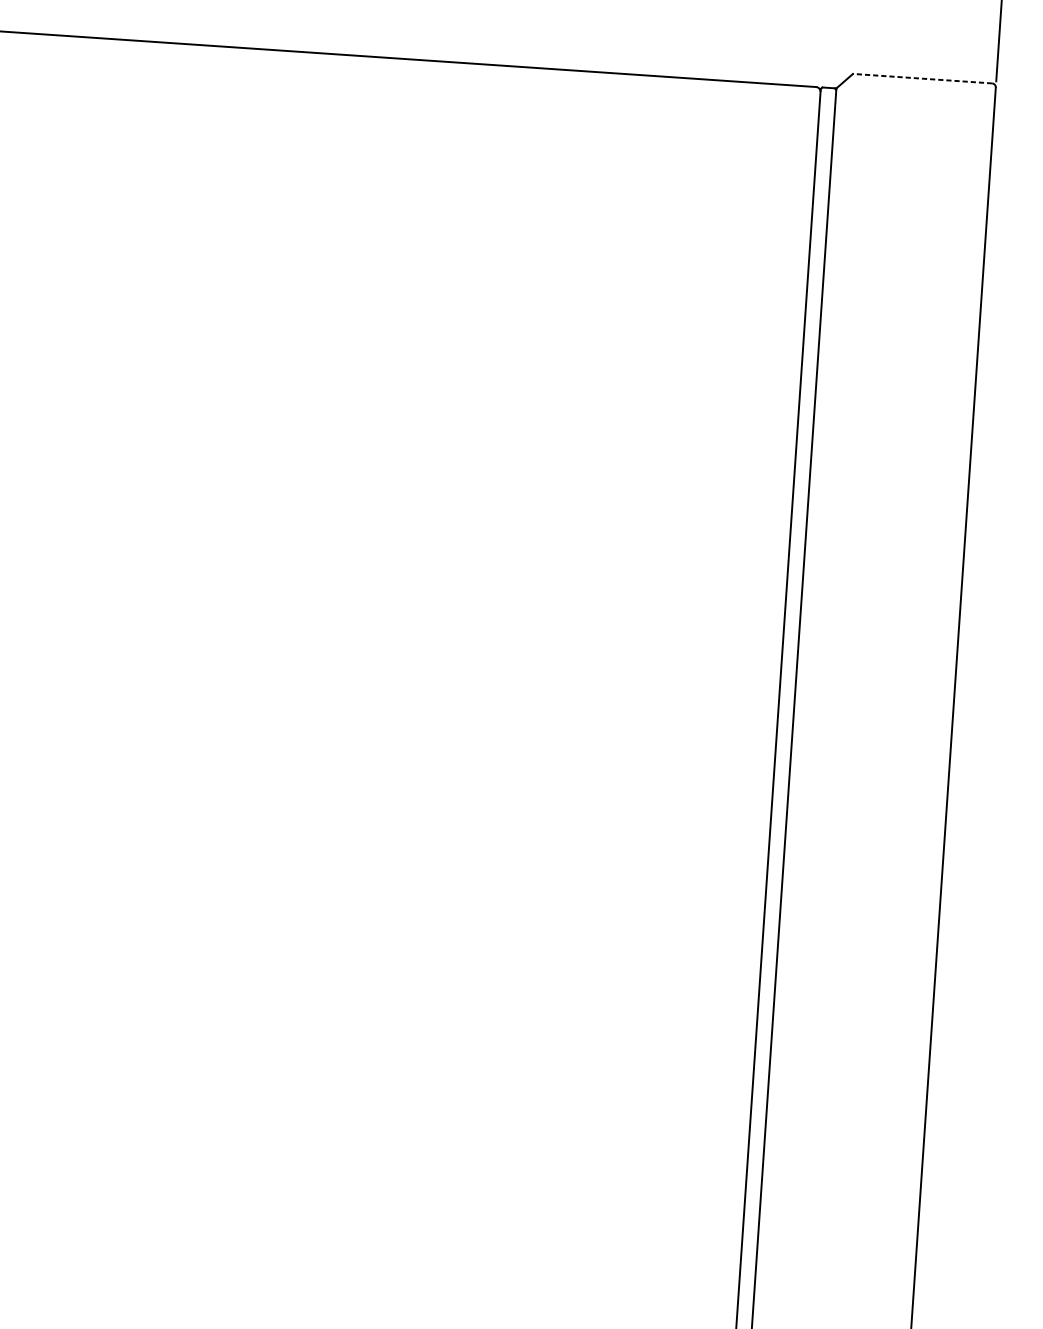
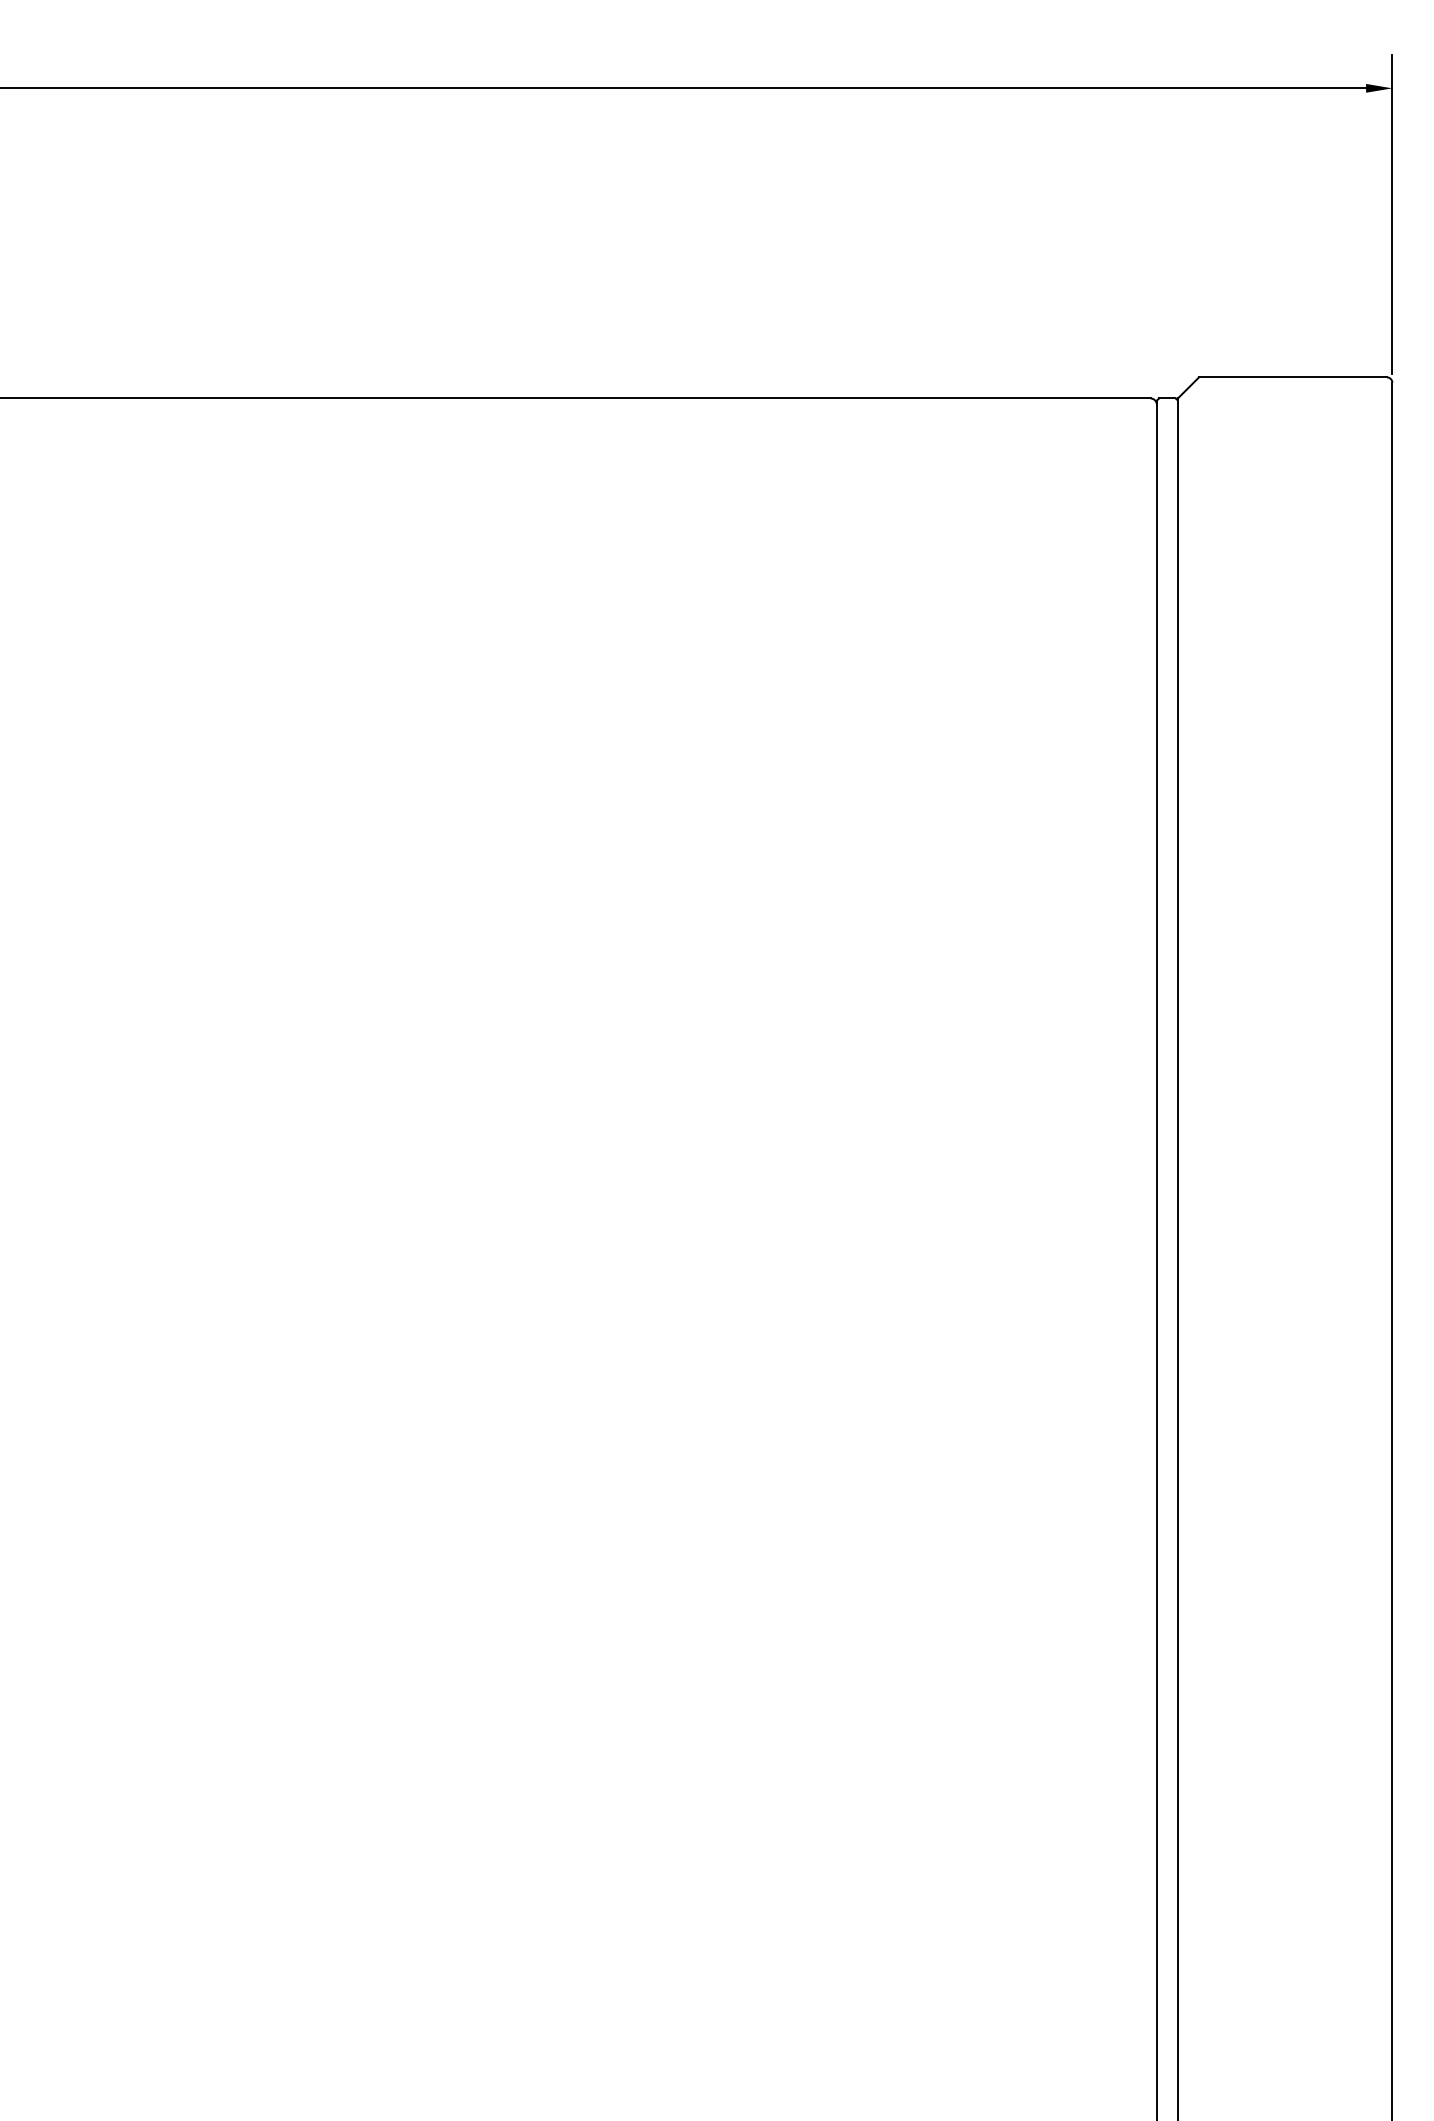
line: (922, 78) -> (1293, 377), dashed -> solid

